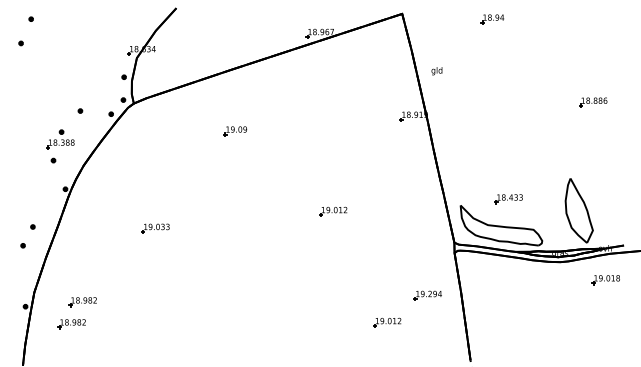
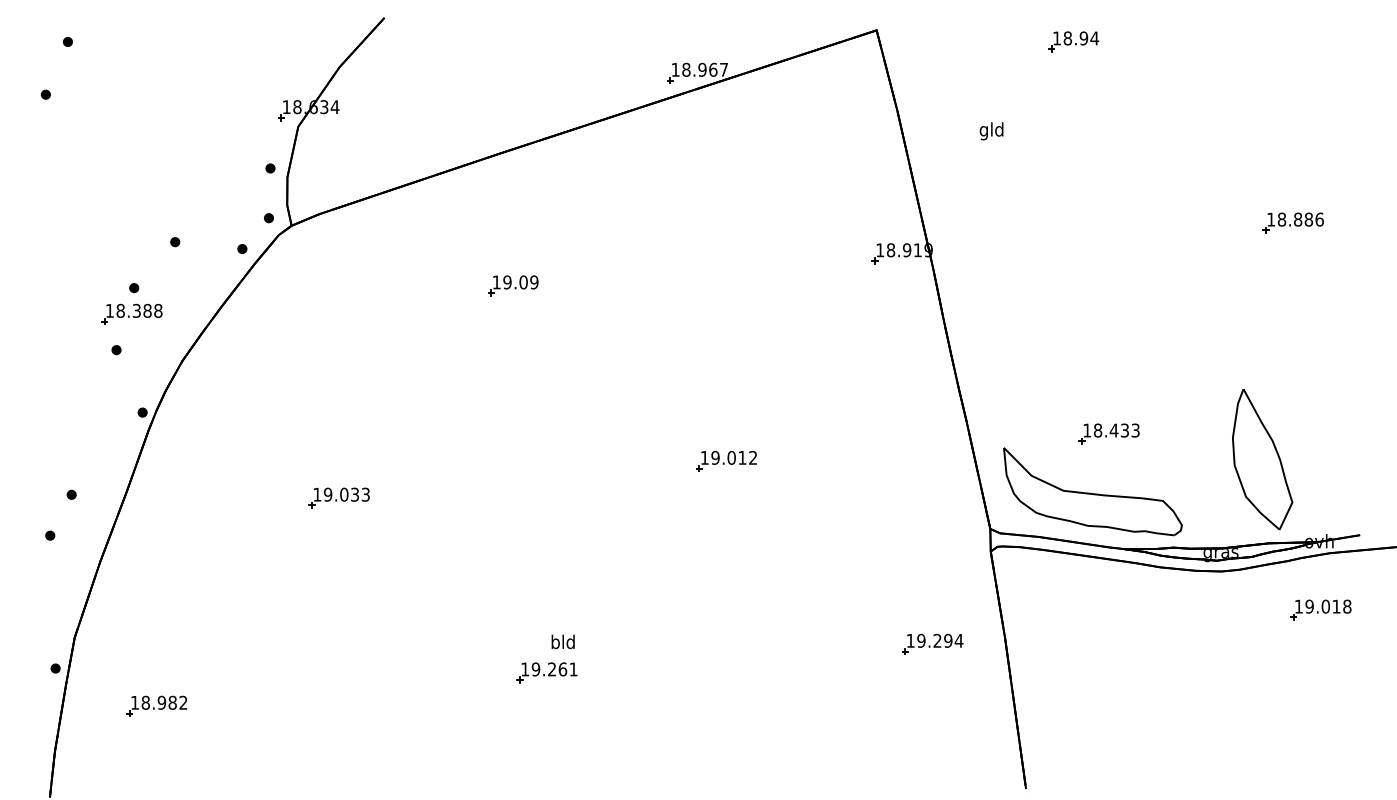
text: (436, 71) -> (990, 131), moved
part: (82, 302) -> (179, 659), removed
part: (250, 302) -> (545, 659), added
part: (387, 322) -> (844, 702), removed

